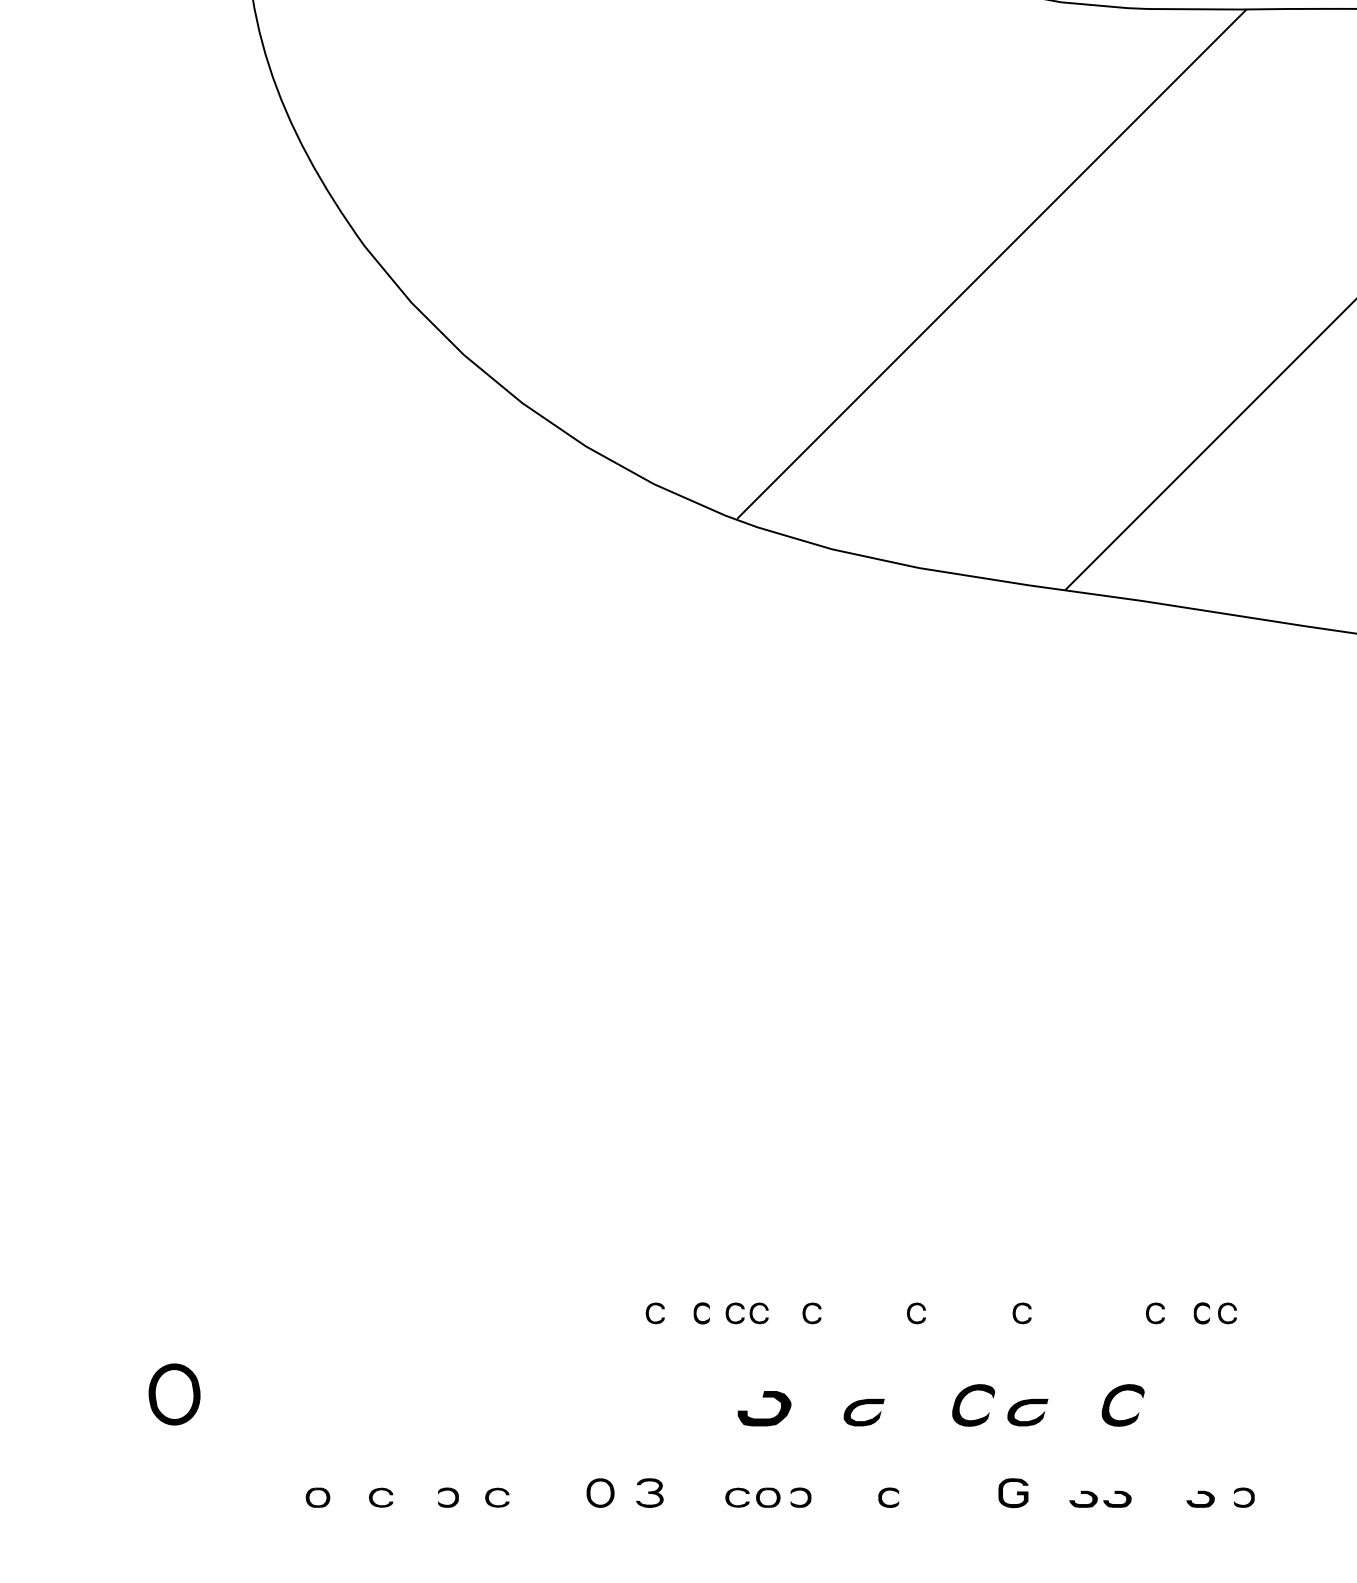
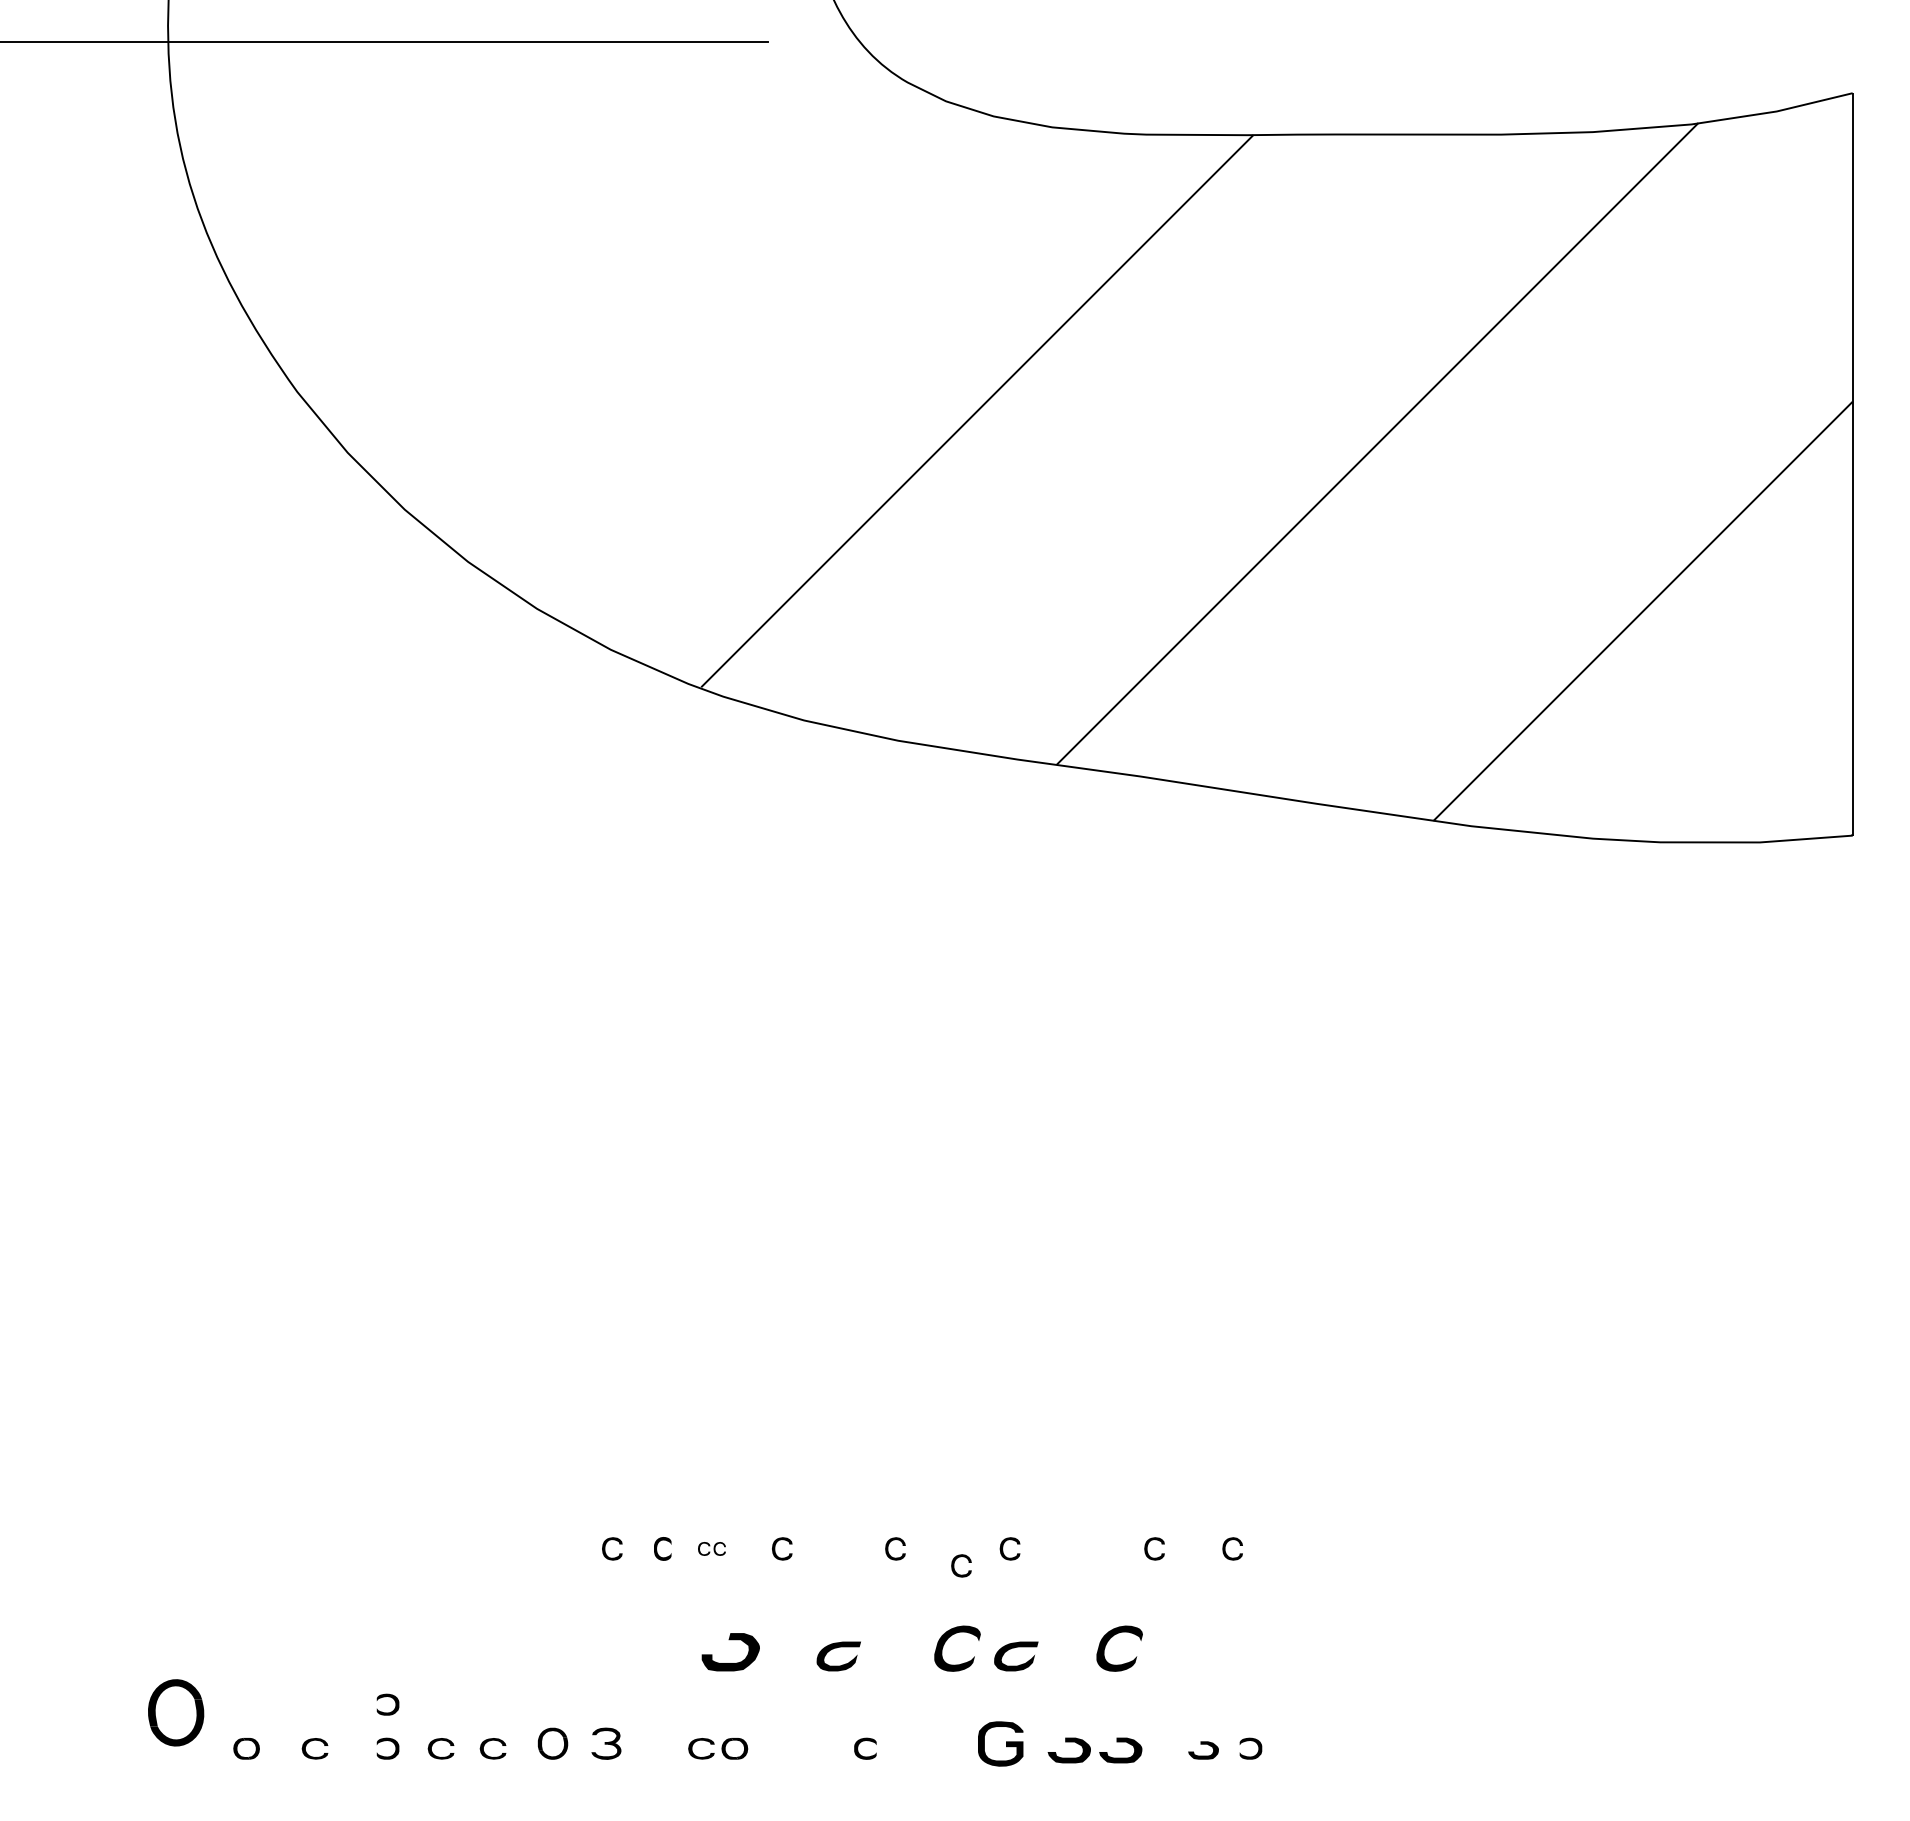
part: (746, 1313) -> (711, 1548), size x0.6
part: (1201, 1313) -> (1204, 1548), removed
part: (970, 1328) -> (954, 1565), added
part: (174, 1394) -> (176, 1712), moved
part: (448, 1450) -> (388, 1697), added
part: (542, 1491) -> (490, 1741), added
part: (1013, 1492) -> (1000, 1743), size x1.4
fill: (801, 1497) -> (770, 1748), removed
part: (1100, 1499) -> (1094, 1750), size x1.4

